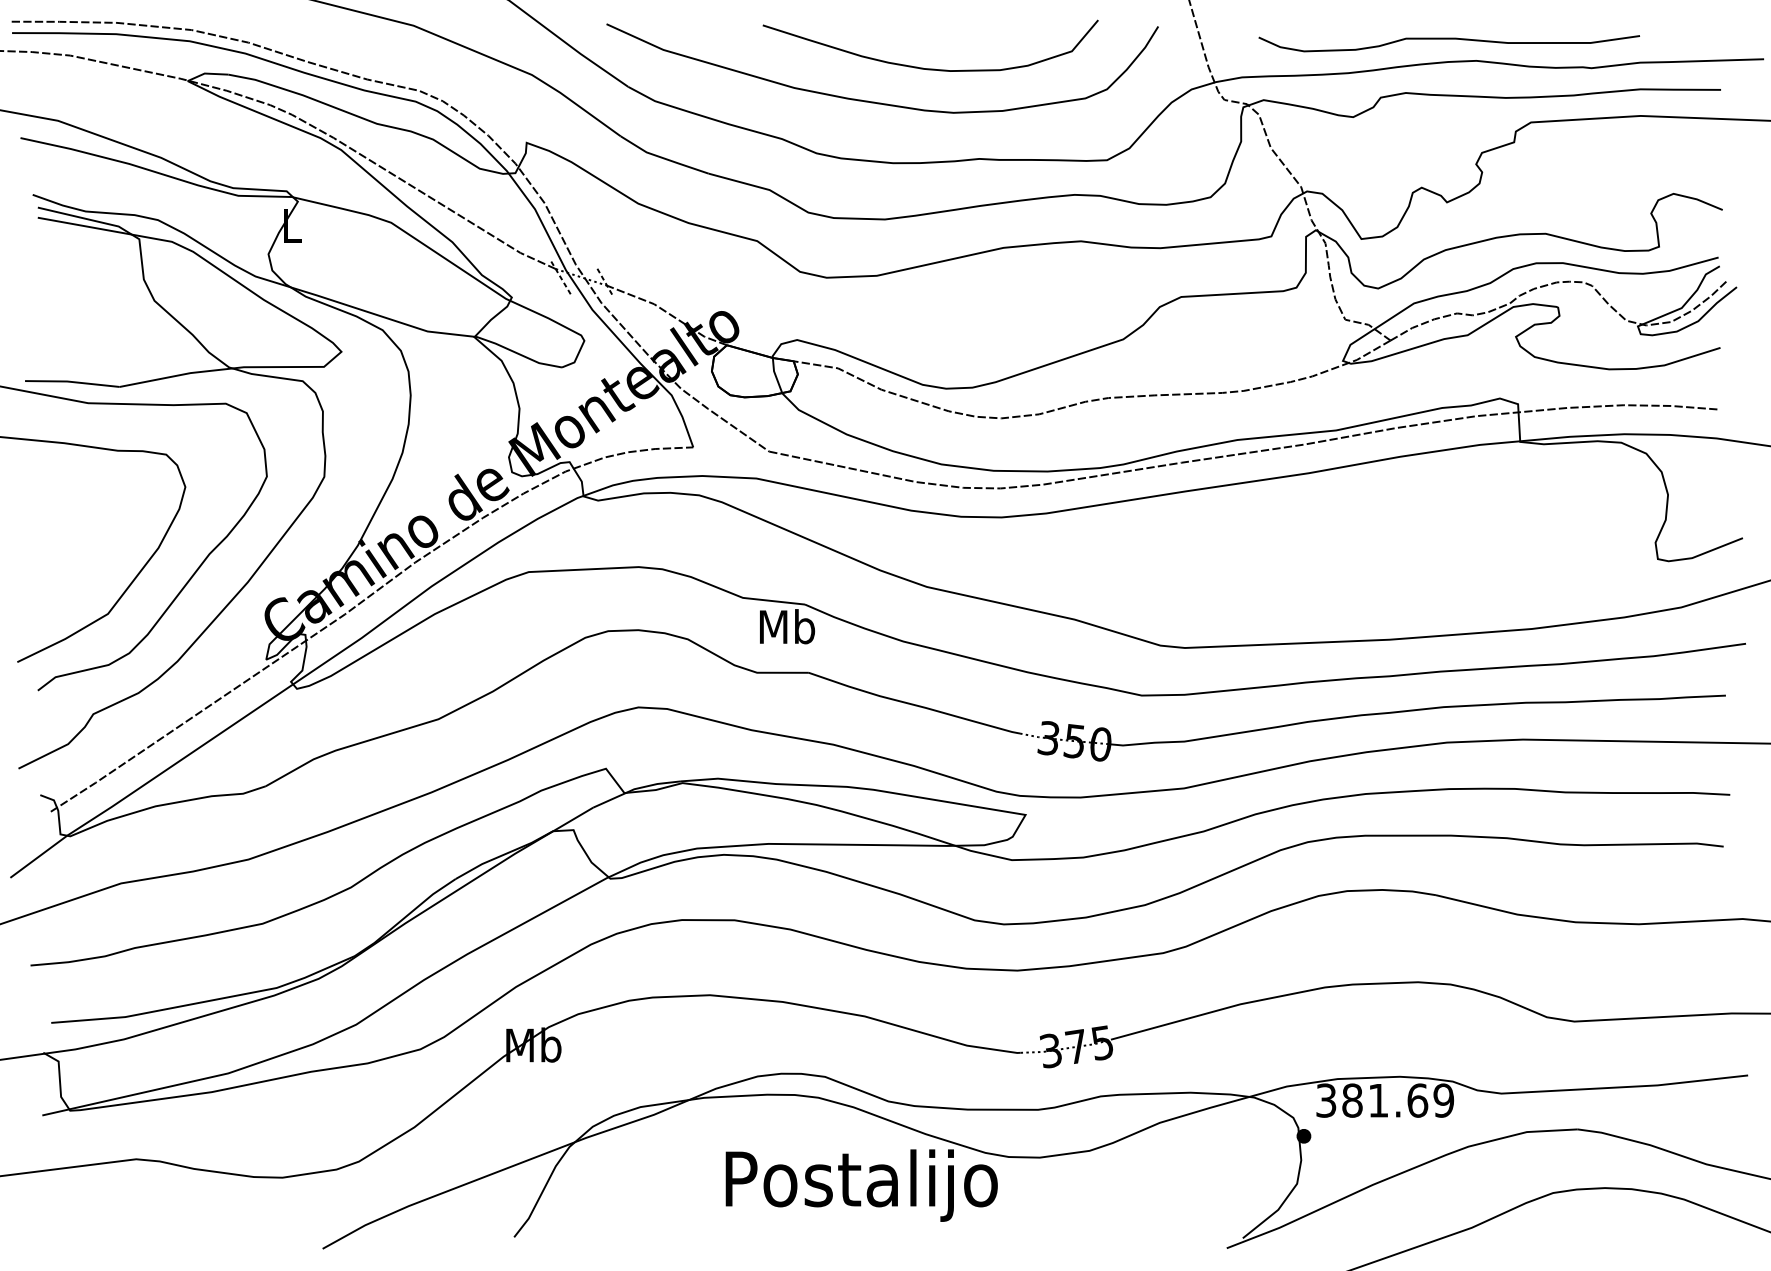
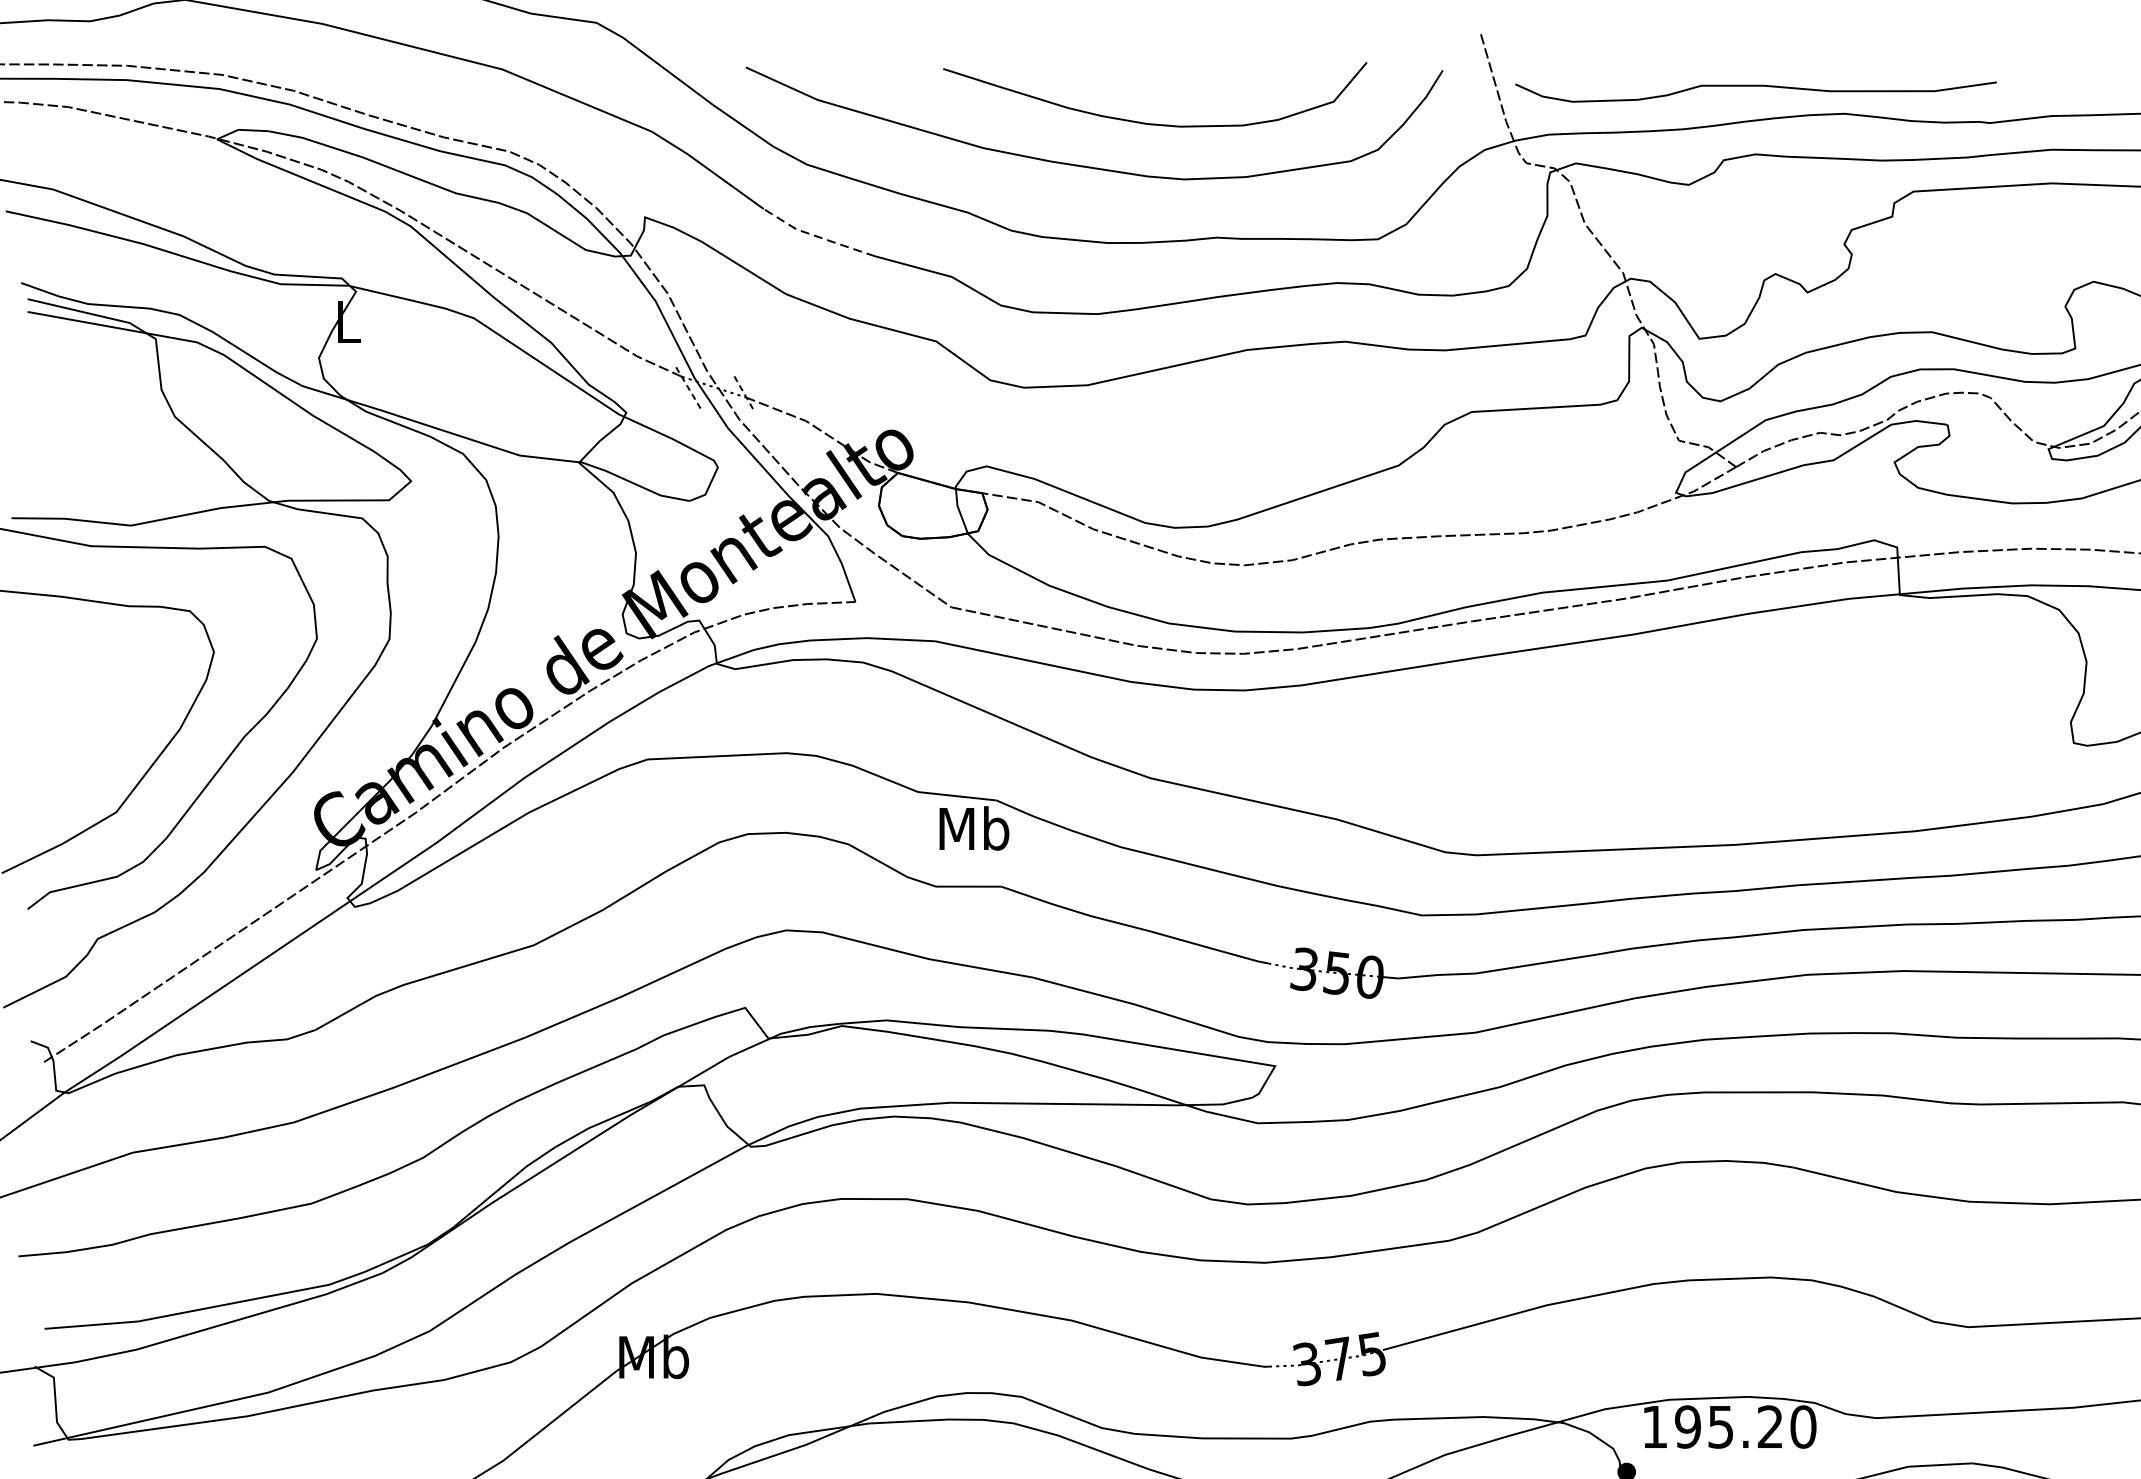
curve: (1448, 39) -> (1754, 86), moved
line: (662, 157) -> (816, 235), solid -> dashed
text: (1385, 1100) -> (1729, 1426), 381.69 -> 195.20

